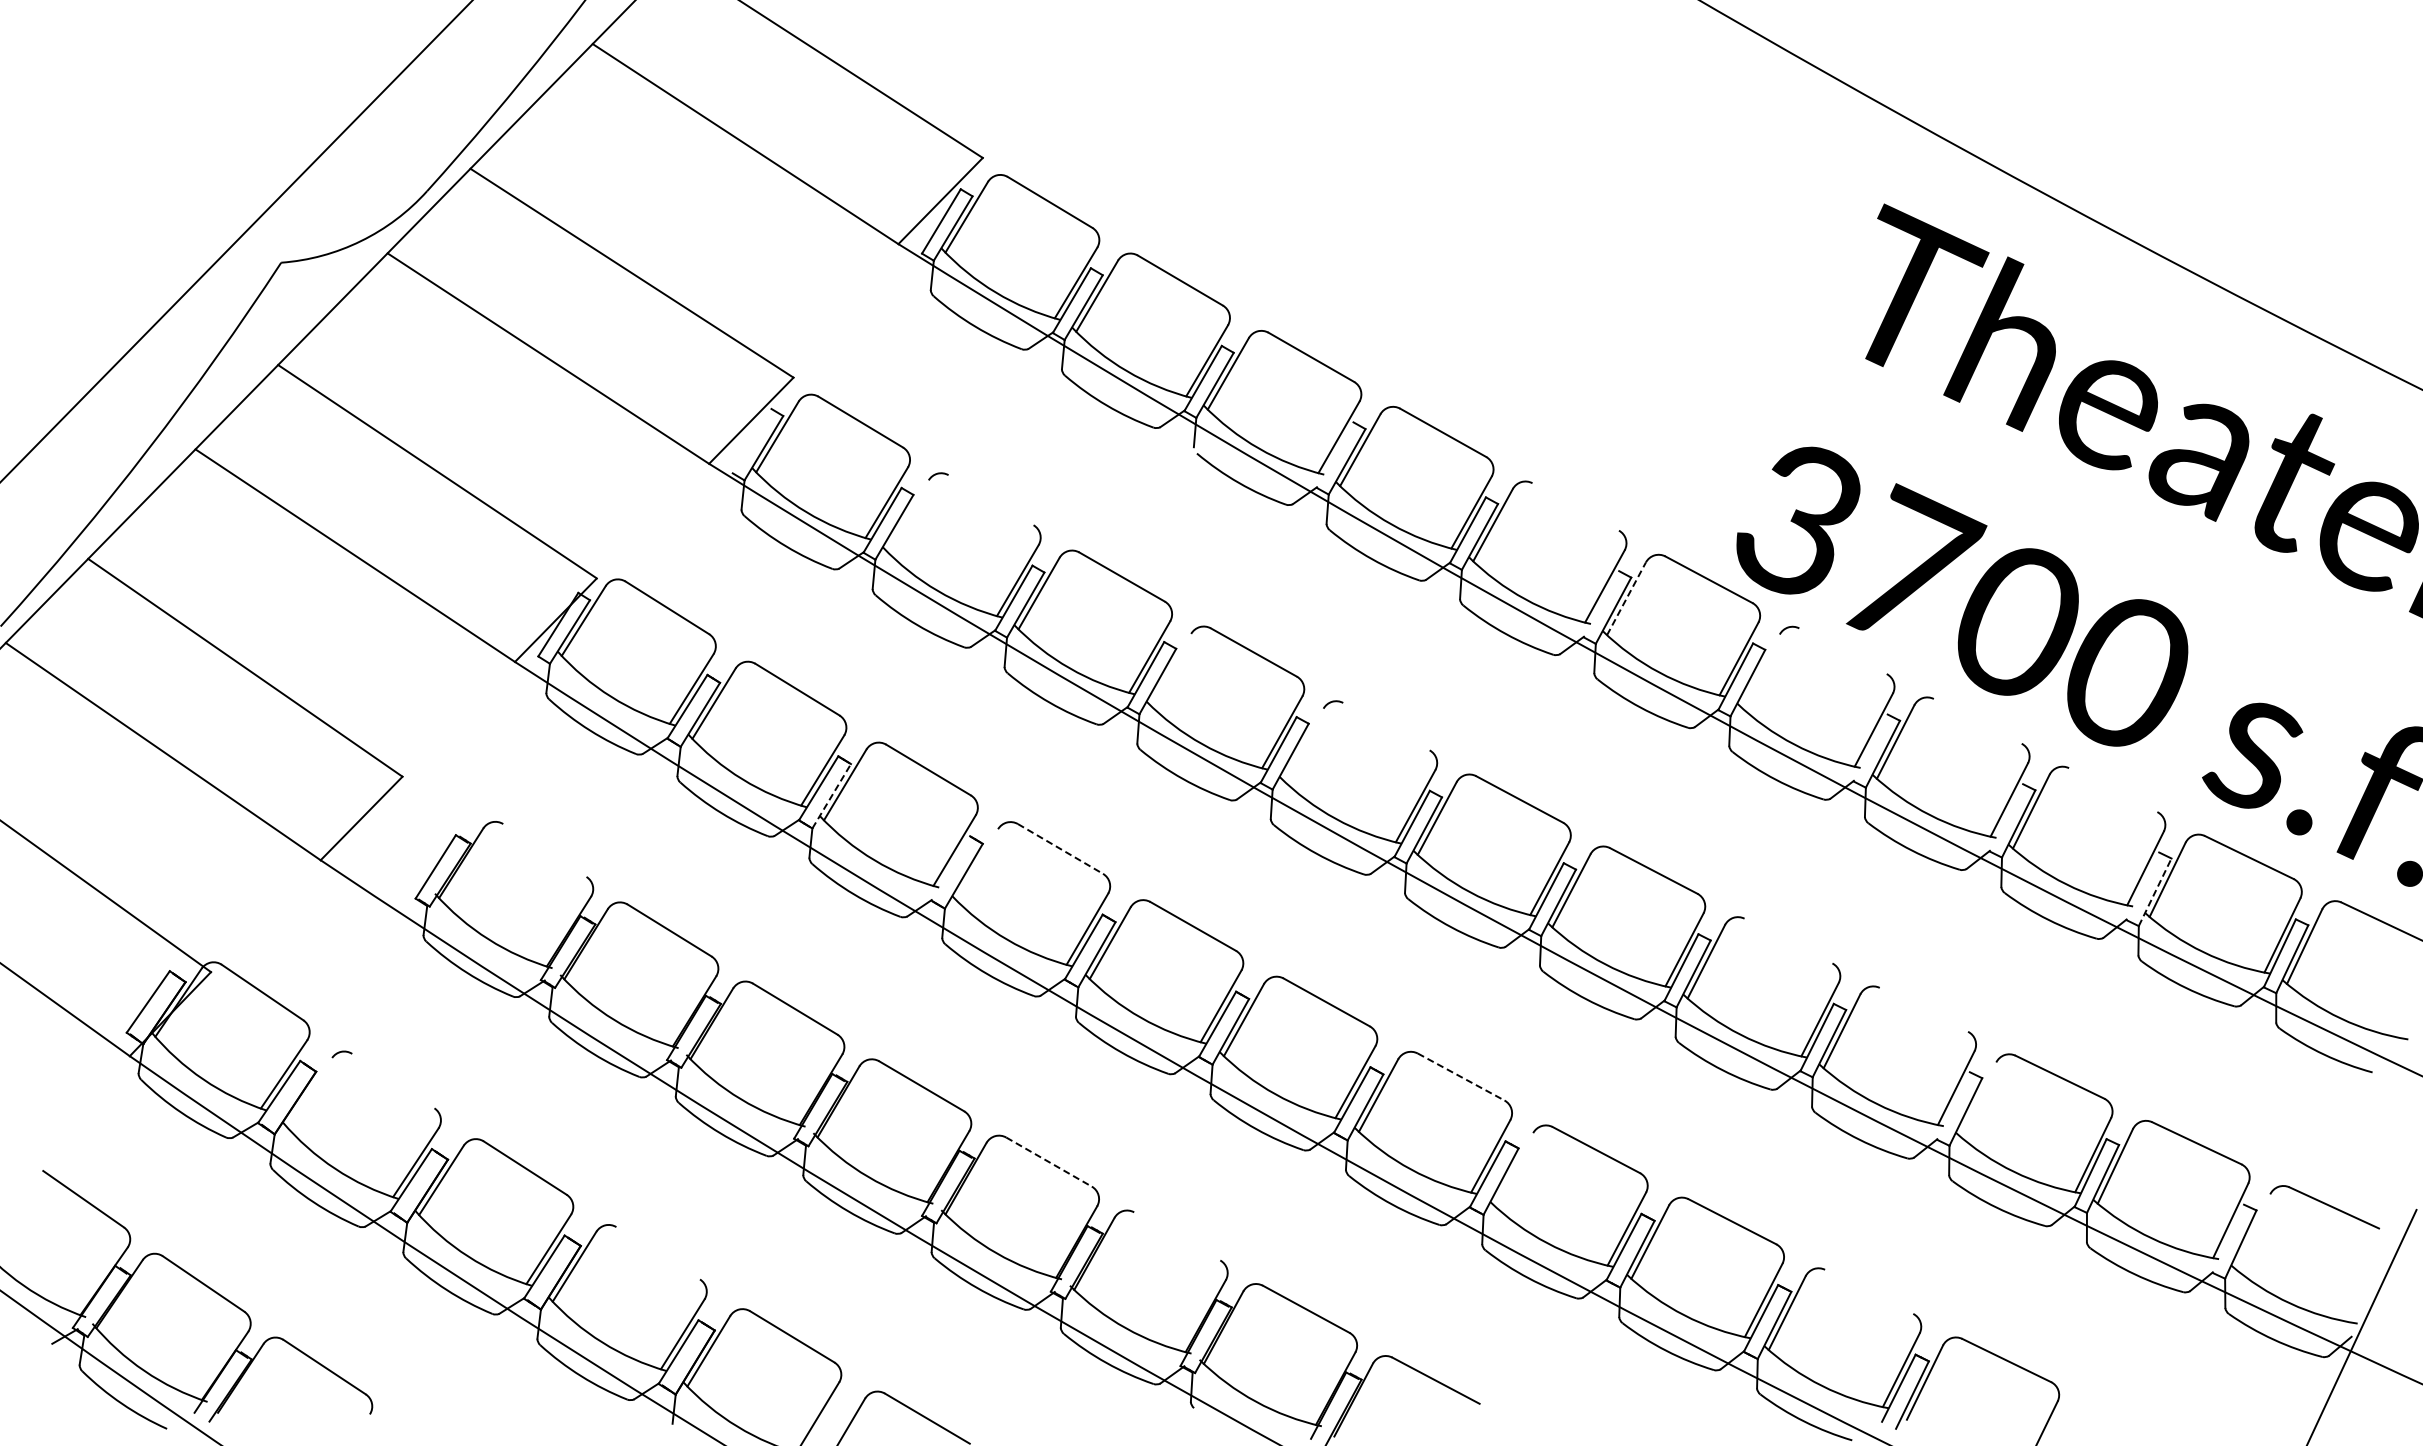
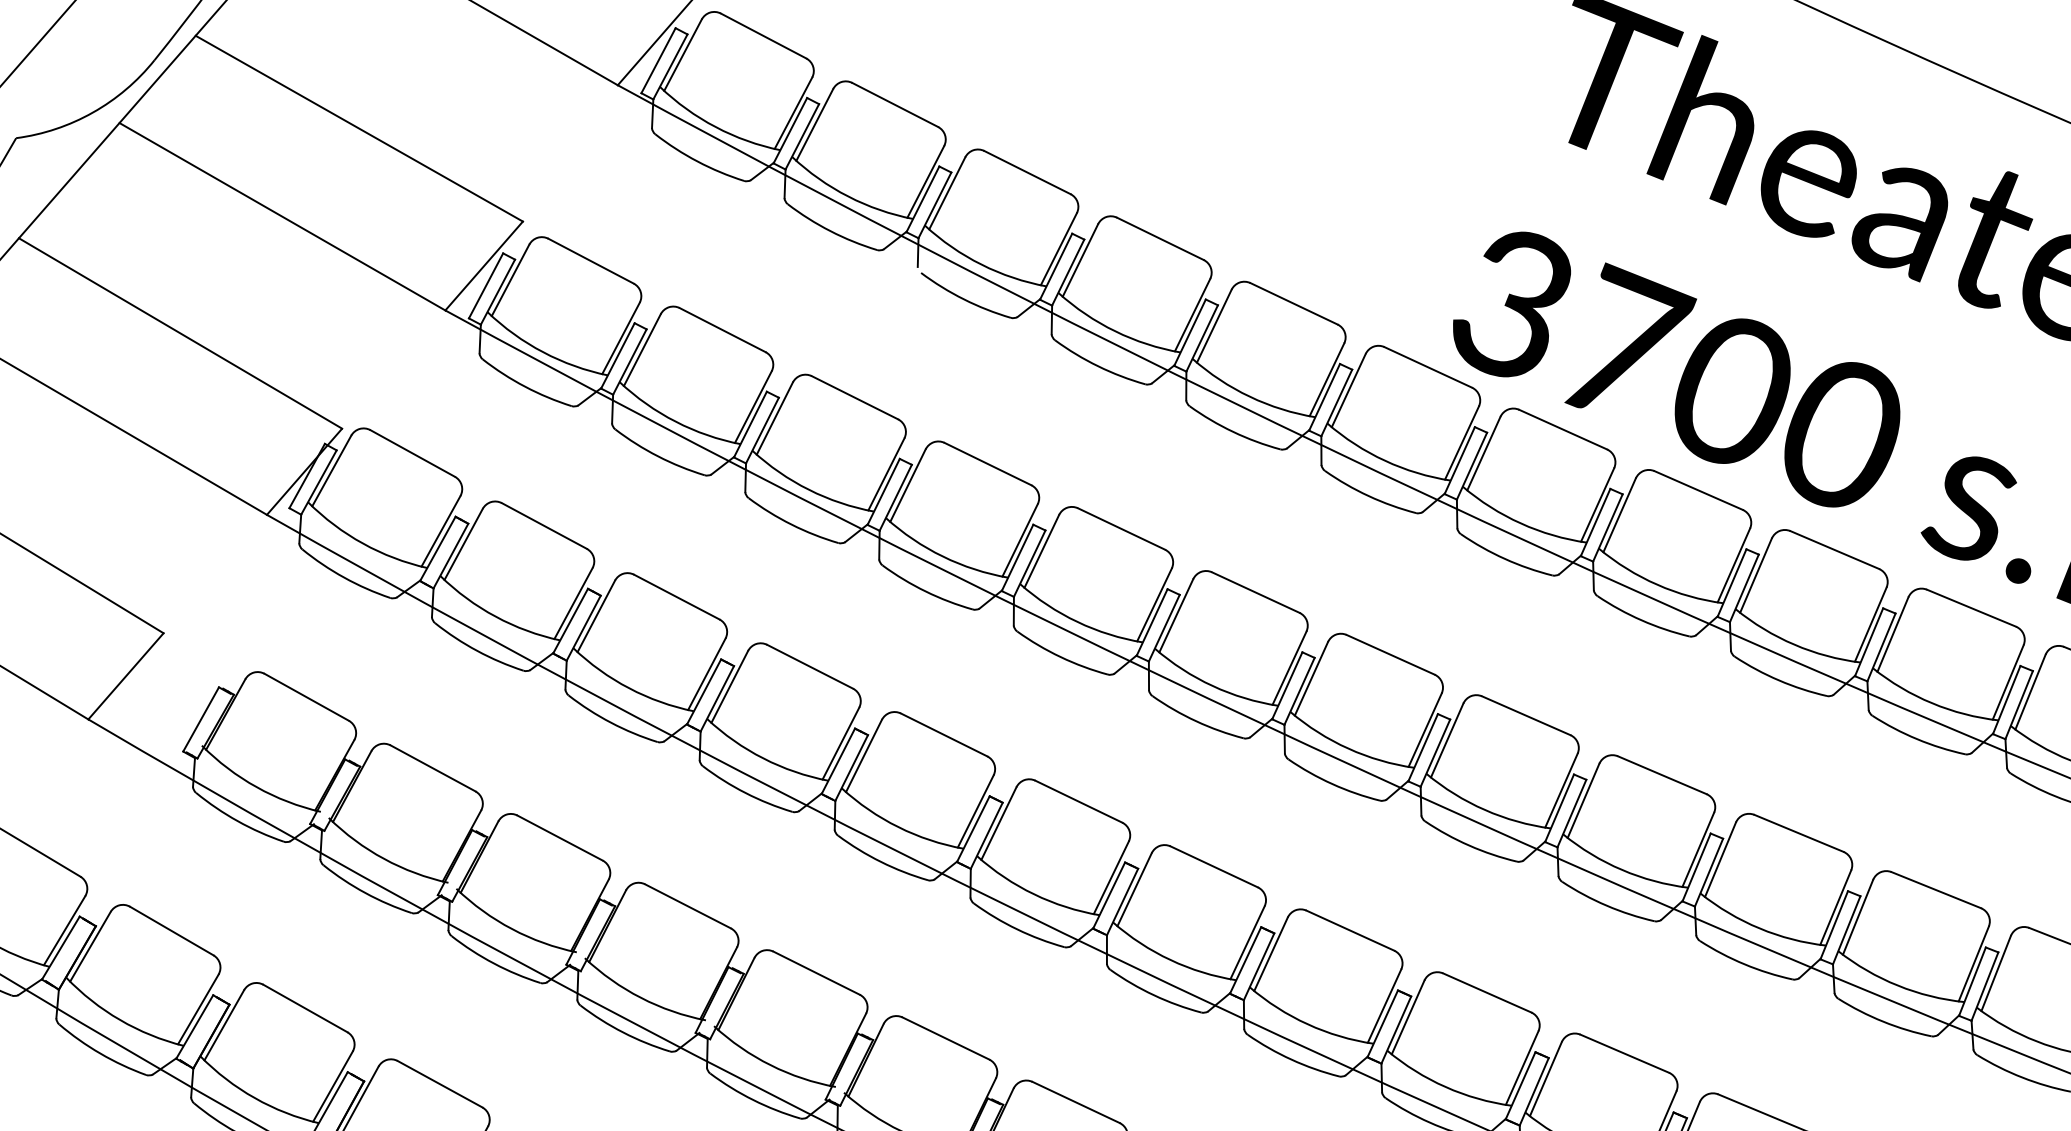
line: (751, 440) -> (485, 285), added
line: (1334, 454) -> (1055, 266), added
line: (990, 500) -> (722, 330), added
line: (1575, 506) -> (1293, 303), added
line: (907, 515) -> (641, 349), added
line: (1626, 598) -> (1348, 390), dashed -> solid
line: (1601, 604) -> (1324, 397), added
line: (1842, 651) -> (1562, 429), added
line: (1170, 669) -> (907, 485), added
line: (1760, 670) -> (1483, 453), added
line: (1977, 720) -> (1698, 489), added
line: (1386, 726) -> (1121, 528), added
line: (1303, 744) -> (1041, 551), added
line: (1870, 747) -> (1595, 522), added
line: (2113, 790) -> (1835, 550), added
line: (831, 796) -> (583, 628), dashed -> solid
line: (2006, 817) -> (1732, 582), added
line: (1060, 849) -> (810, 667), dashed -> solid
line: (544, 850) -> (306, 697), added
line: (977, 864) -> (729, 686), added
line: (950, 868) -> (703, 692), added
line: (2142, 886) -> (1868, 642), added
line: (2155, 892) -> (1881, 647), dashed -> solid
line: (1788, 940) -> (1526, 715), added
line: (1923, 1009) -> (1661, 774), added
line: (1461, 1077) -> (1214, 867), dashed -> solid
line: (393, 1080) -> (171, 930), added
line: (309, 1092) -> (90, 946), added
line: (1978, 1099) -> (1720, 859), added
line: (1953, 1105) -> (1696, 866), added
line: (1049, 1162) -> (817, 973), dashed -> solid
line: (1513, 1169) -> (1270, 954), added
line: (2252, 1231) -> (1995, 973), added
line: (1177, 1236) -> (946, 1038), added
line: (2228, 1238) -> (1972, 981), added
line: (658, 1253) -> (440, 1084), added
line: (1869, 1291) -> (1625, 1053), added

